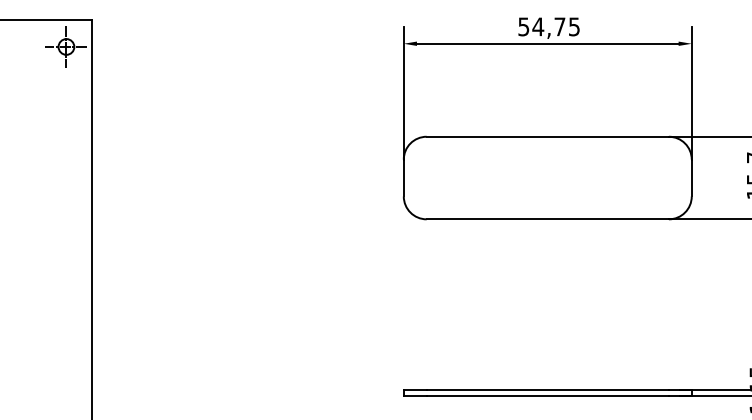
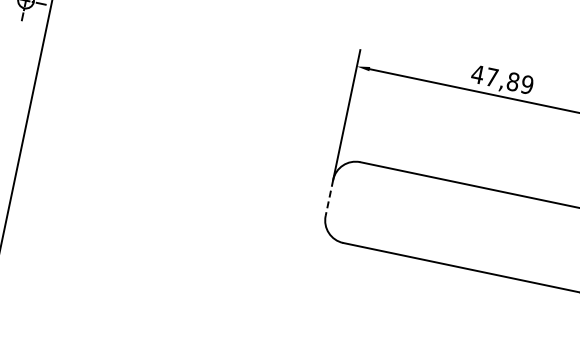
text: (548, 26) -> (502, 79), 54,75 -> 47,89
line: (403, 178) -> (329, 198), solid -> dashed

